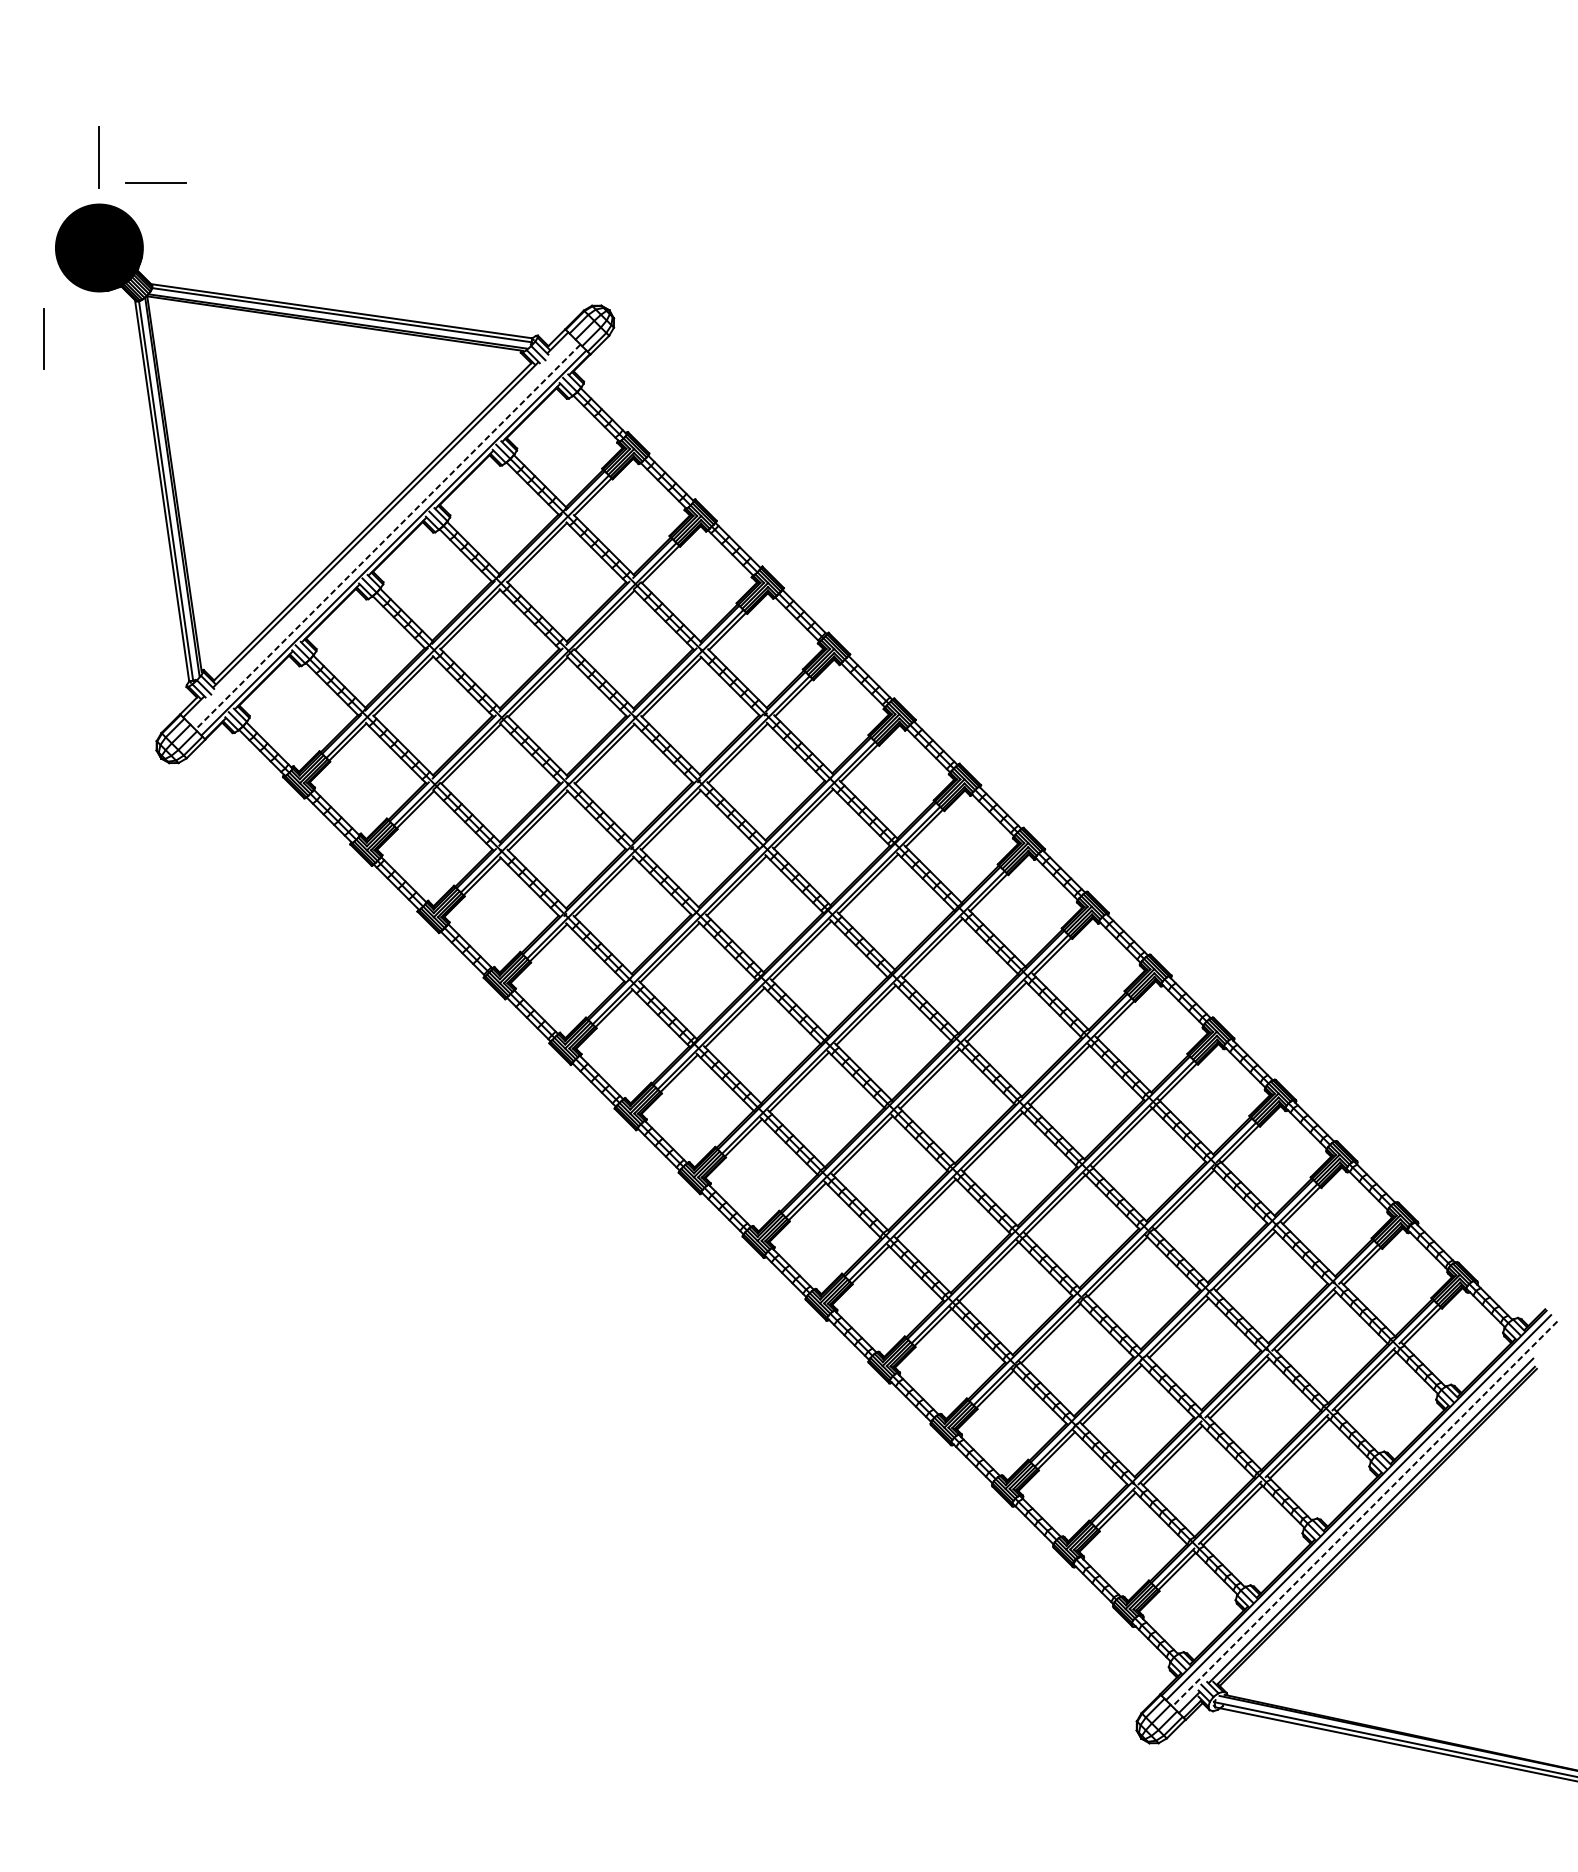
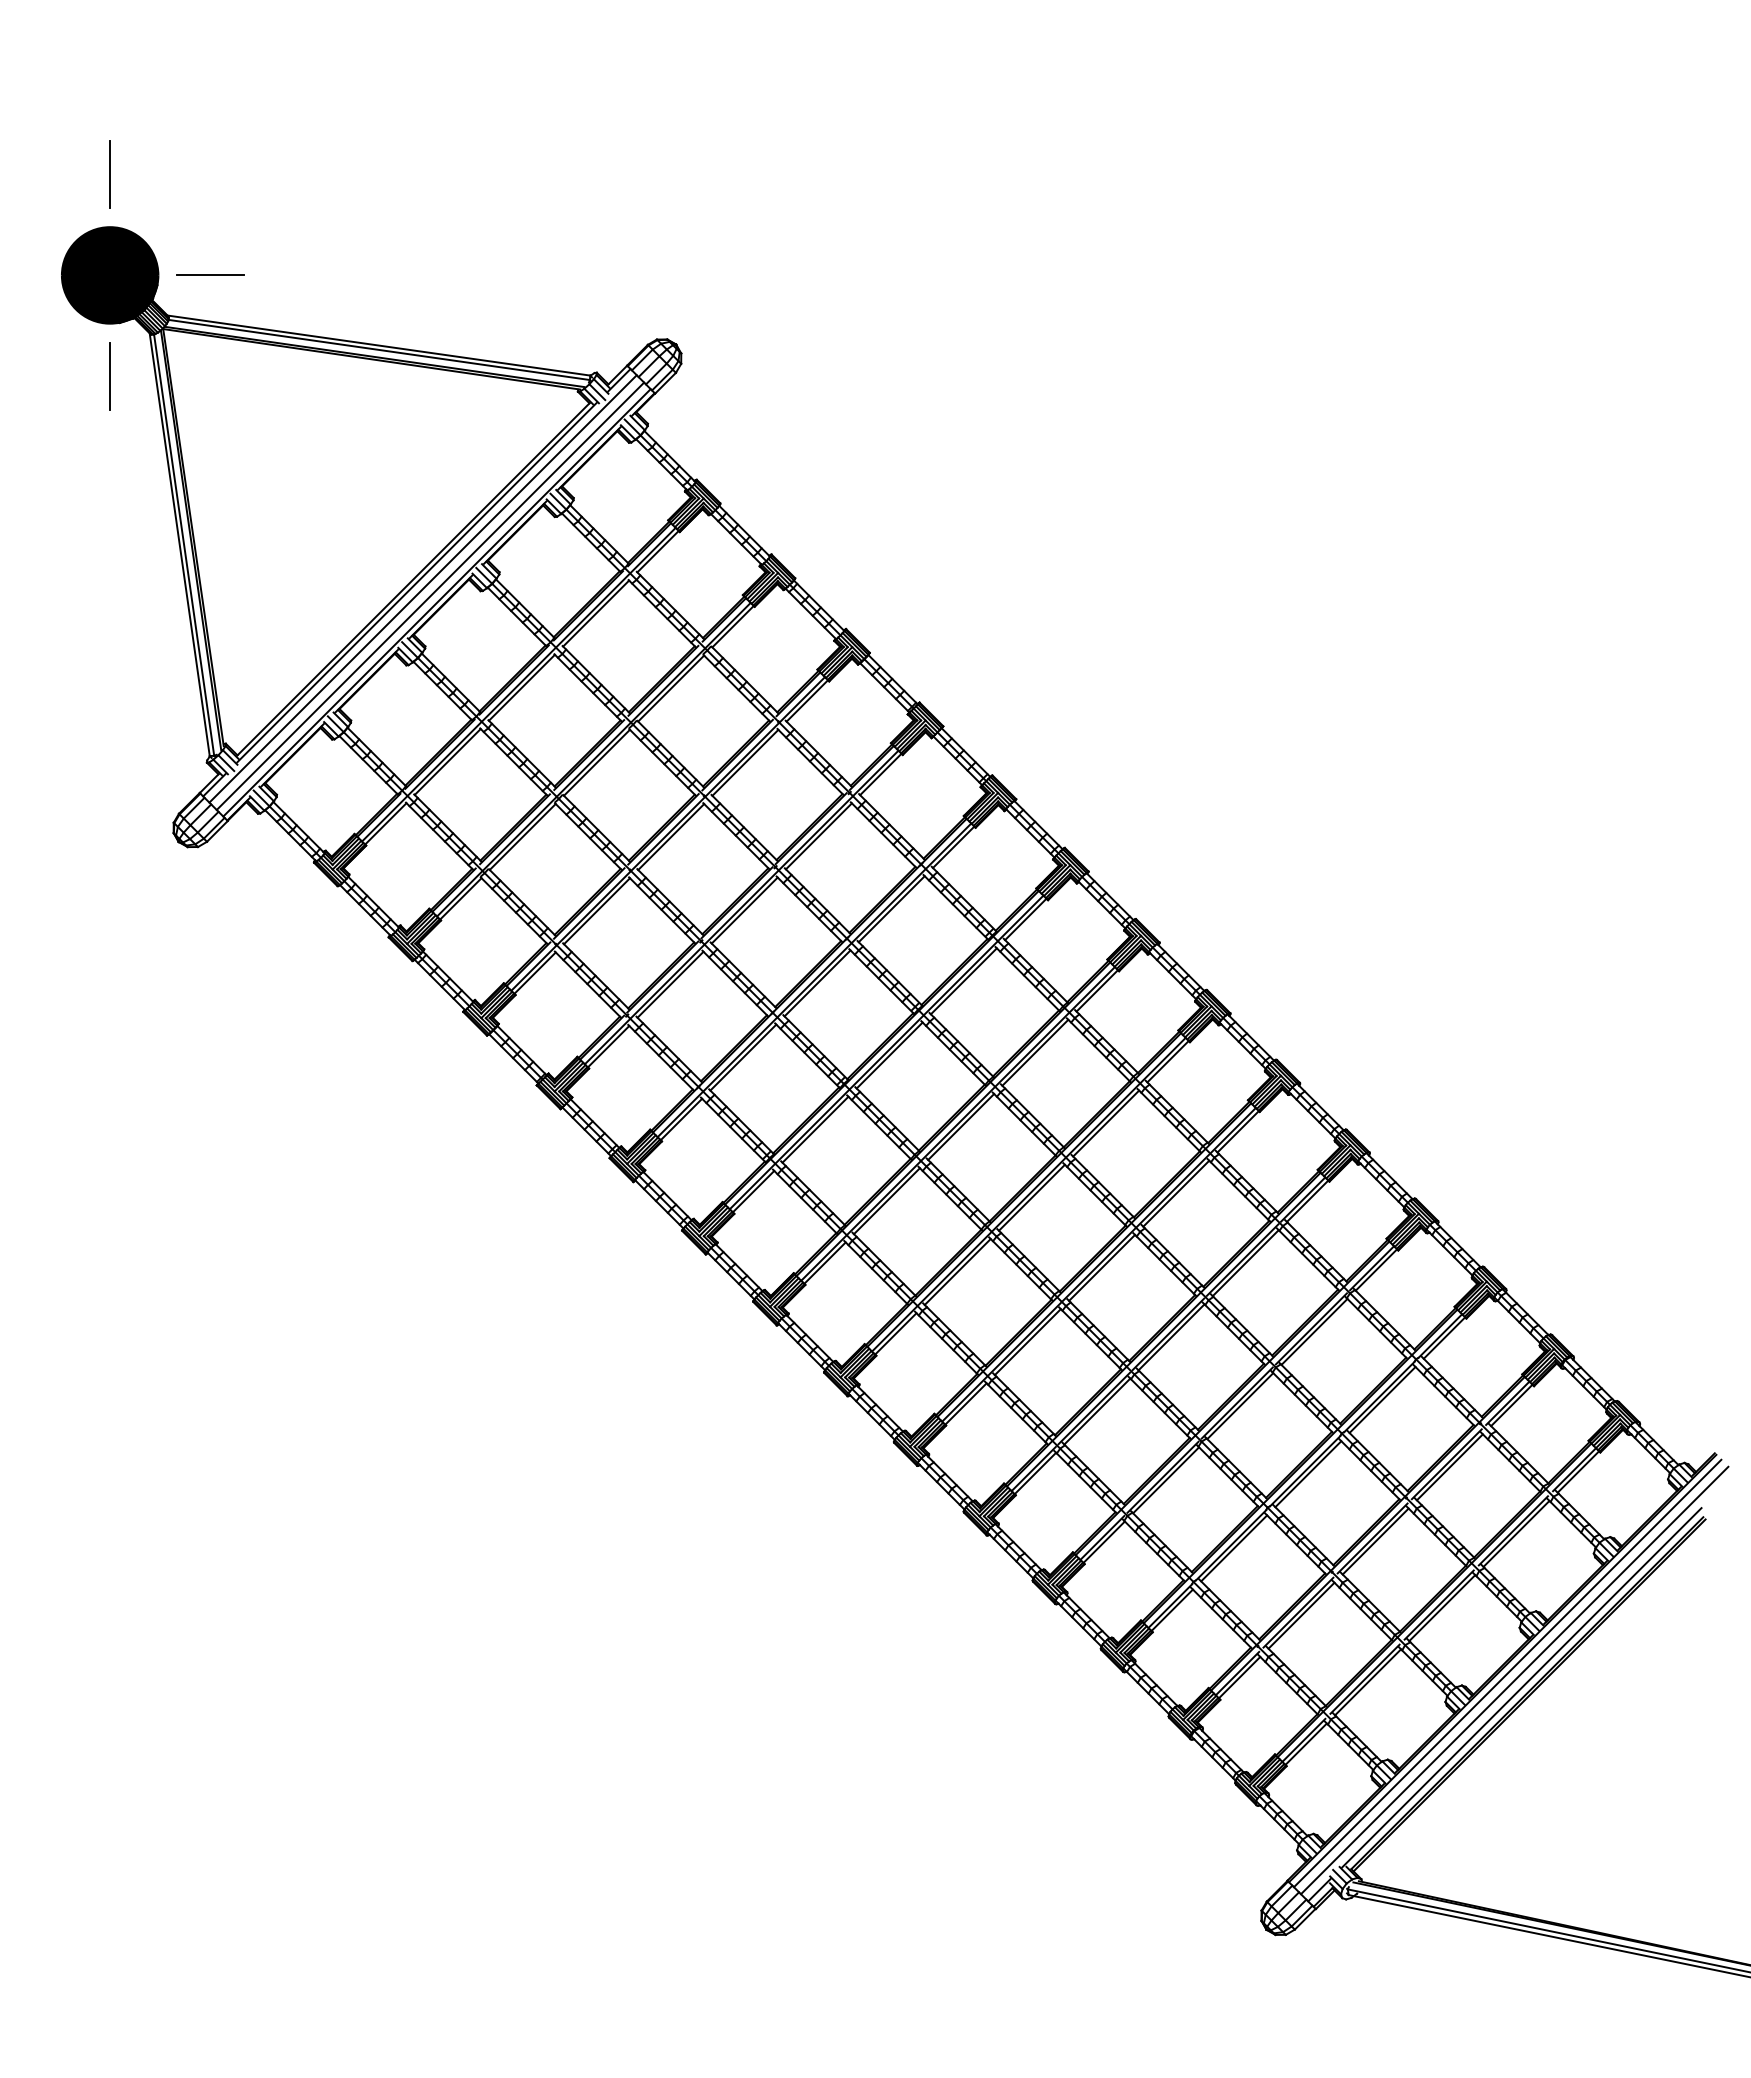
line: (155, 182) -> (210, 274), moved
line: (43, 339) -> (109, 376), moved
line: (380, 530) -> (422, 588), added
line: (388, 537) -> (430, 596), dashed -> solid
line: (1364, 1513) -> (1514, 1680), dashed -> solid

